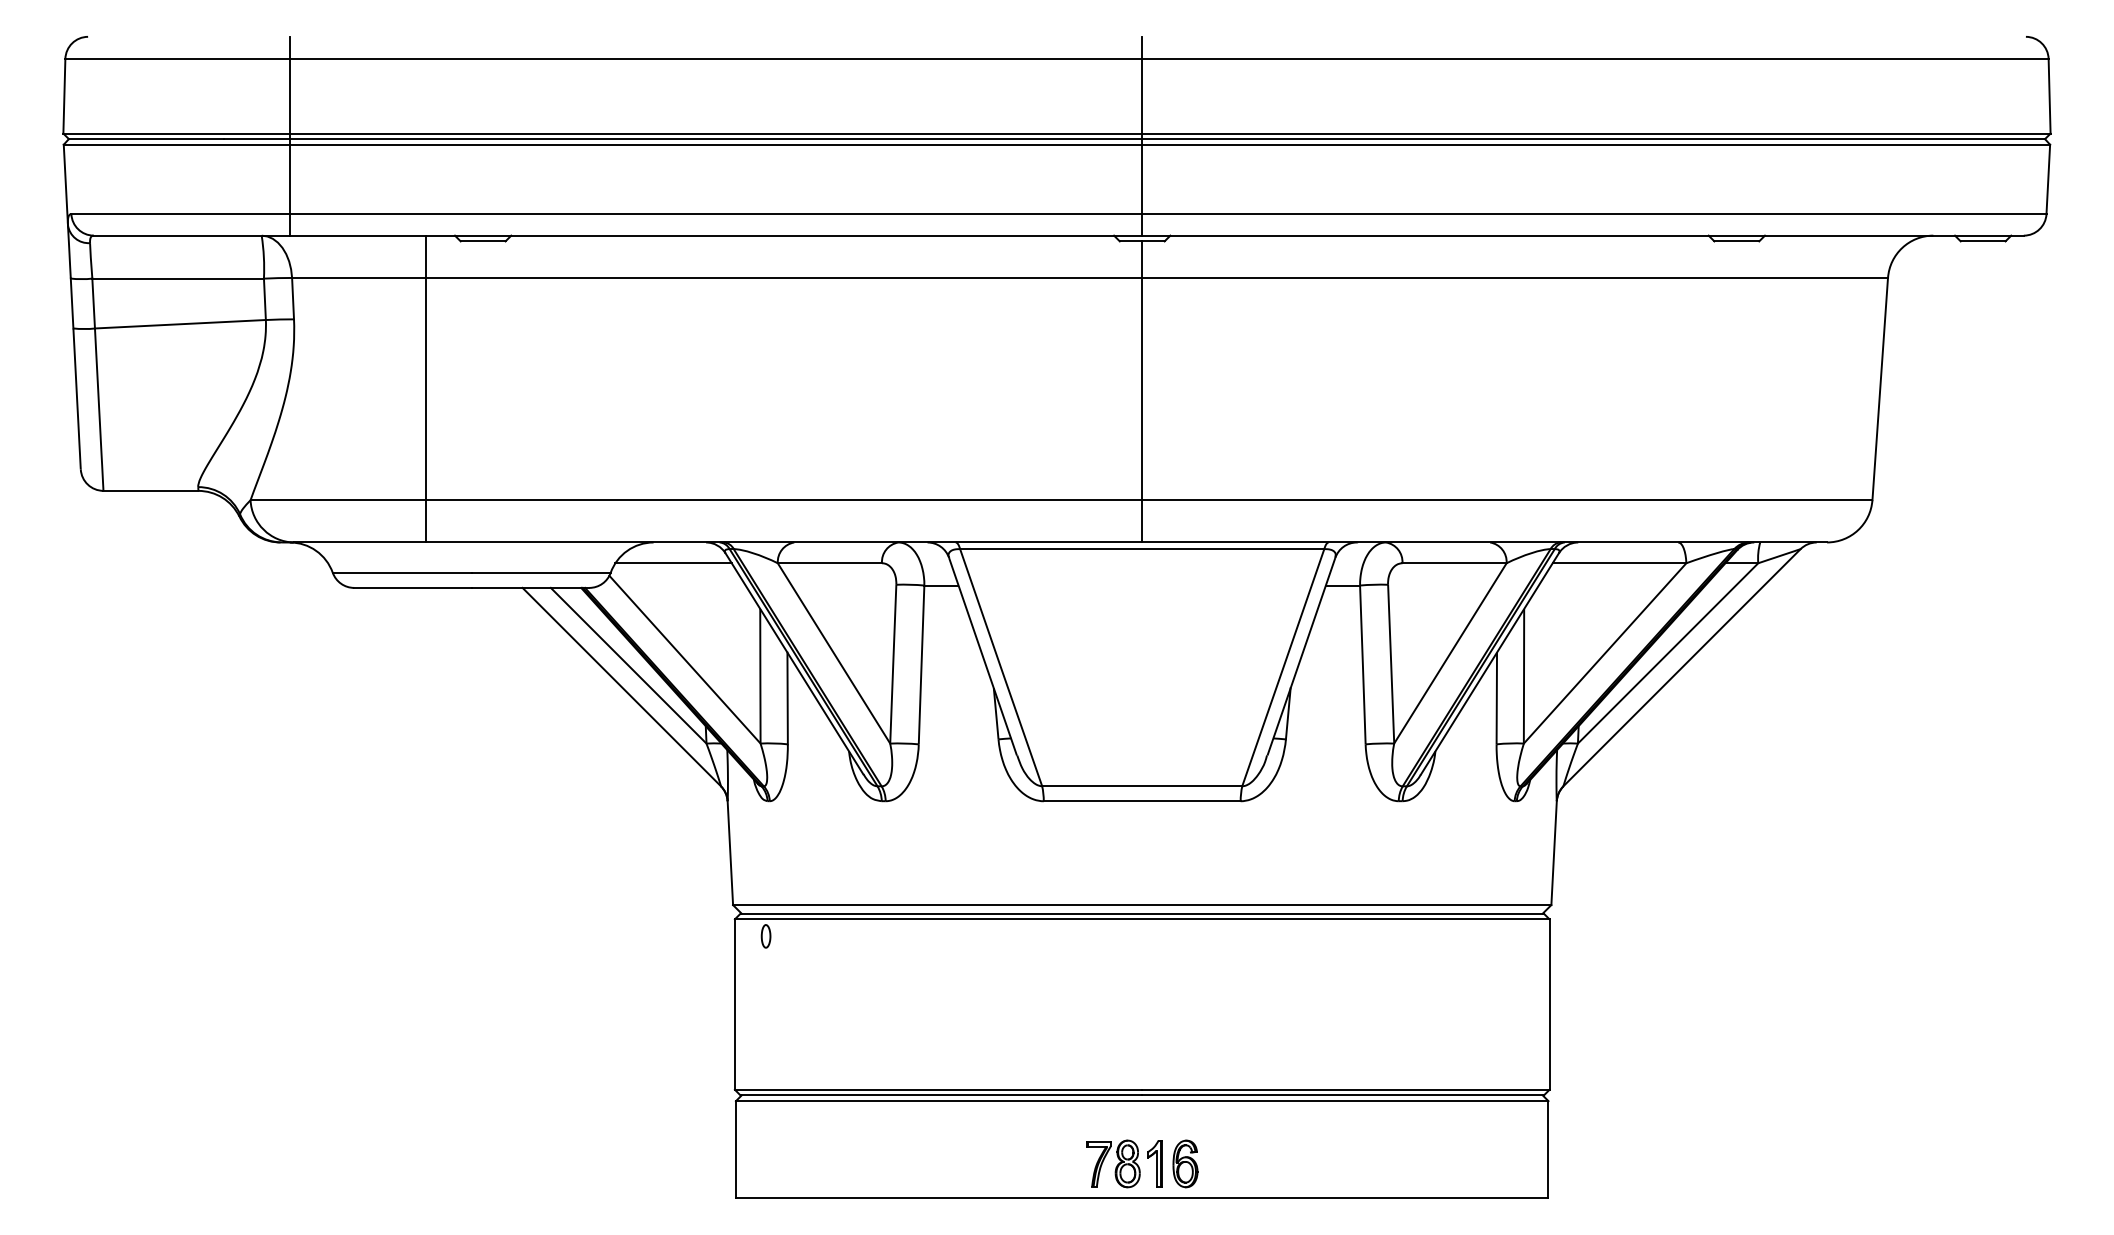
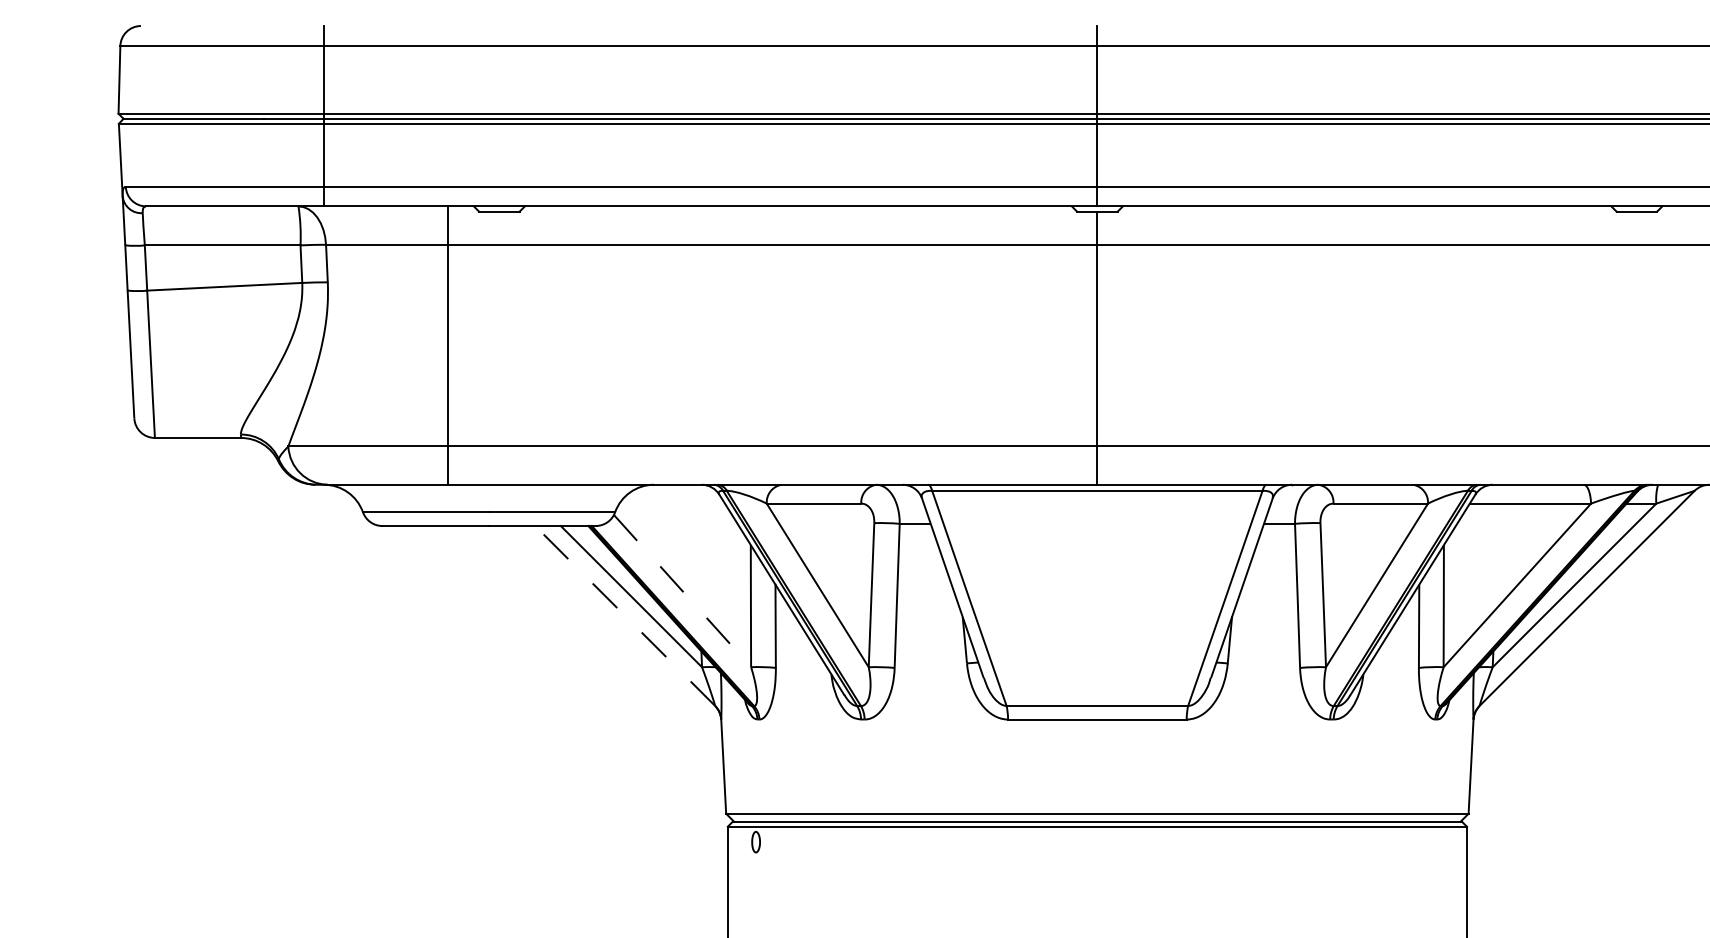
line: (673, 563) -> (672, 503), removed
line: (685, 659) -> (682, 590), solid -> dashed
line: (621, 686) -> (624, 615), solid -> dashed

